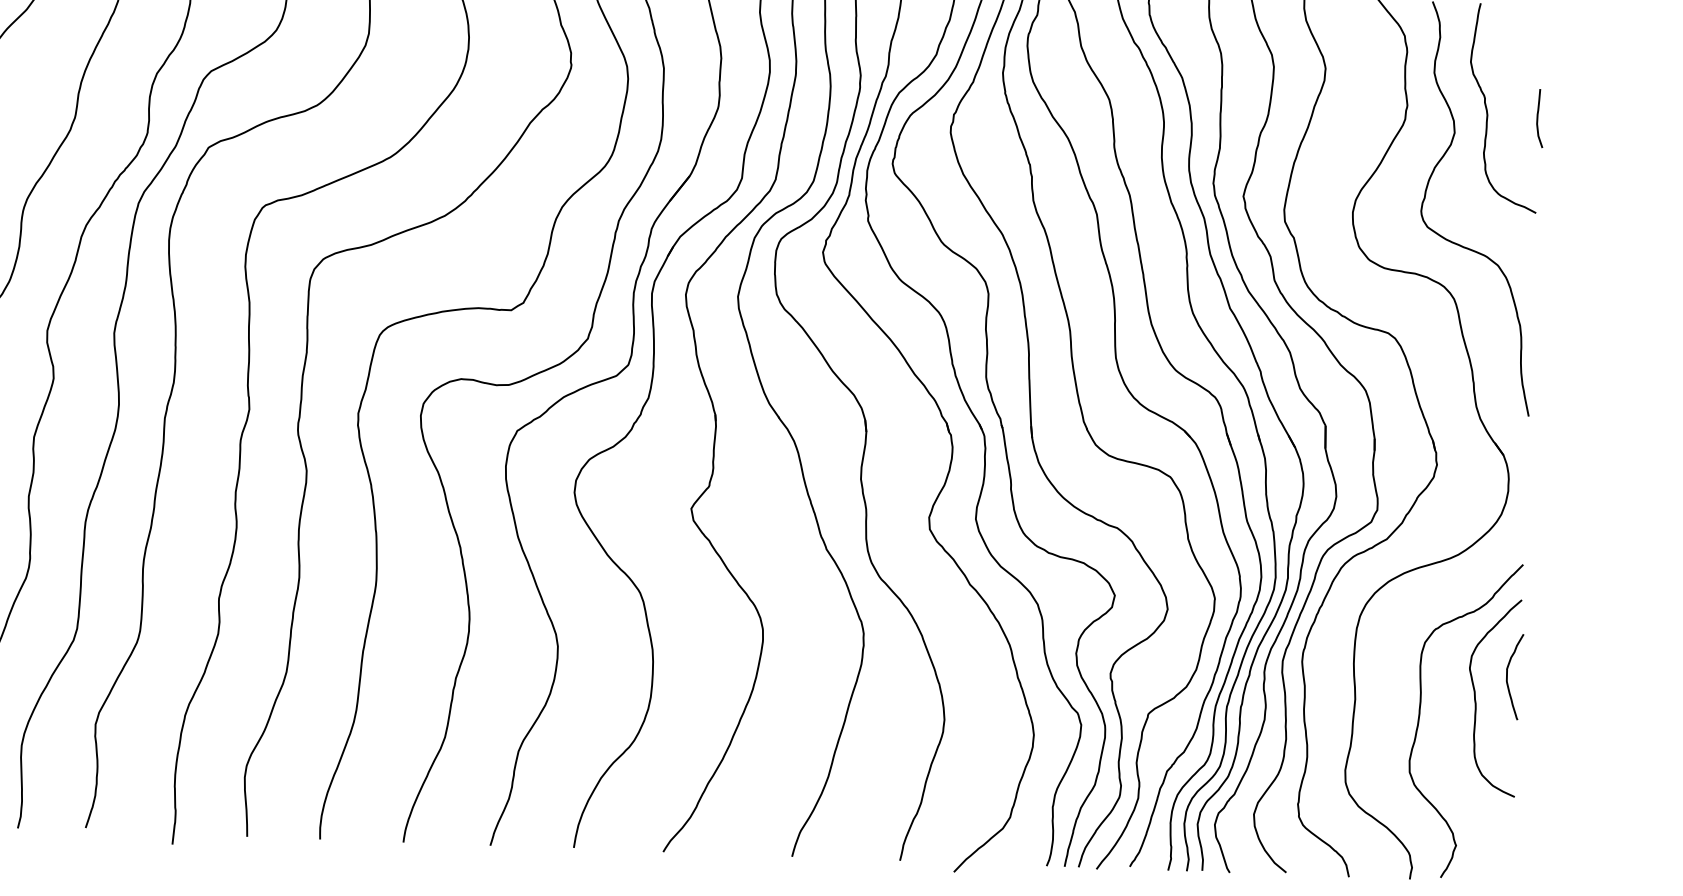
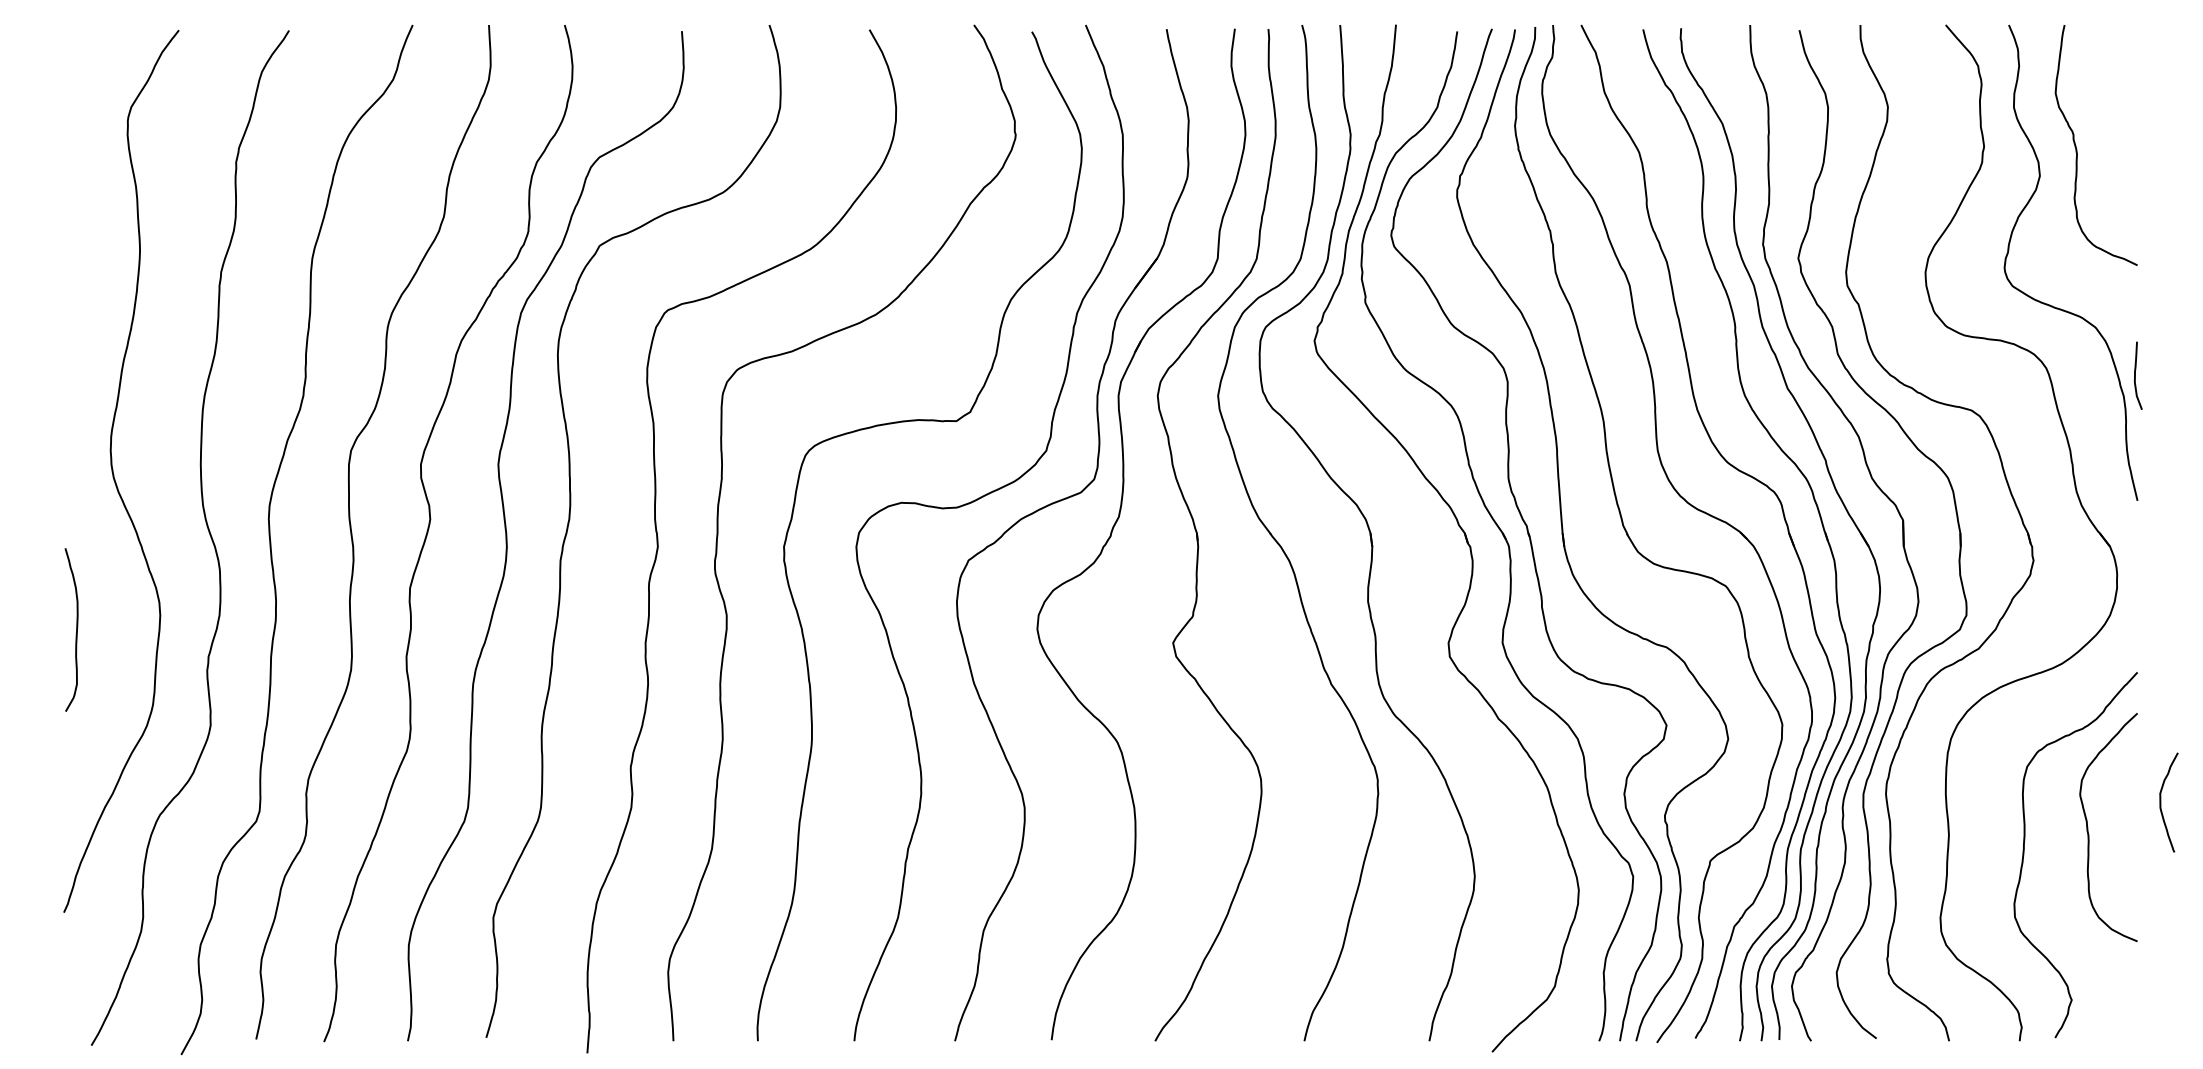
curve: (1537, 118) -> (2135, 375), moved
curve: (1507, 676) -> (2161, 802), moved

